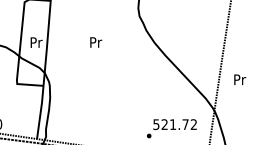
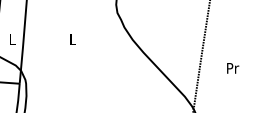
text: (36, 42) -> (12, 39), Pr -> L
text: (96, 42) -> (73, 39), Pr -> L
text: (240, 79) -> (233, 68), moved

